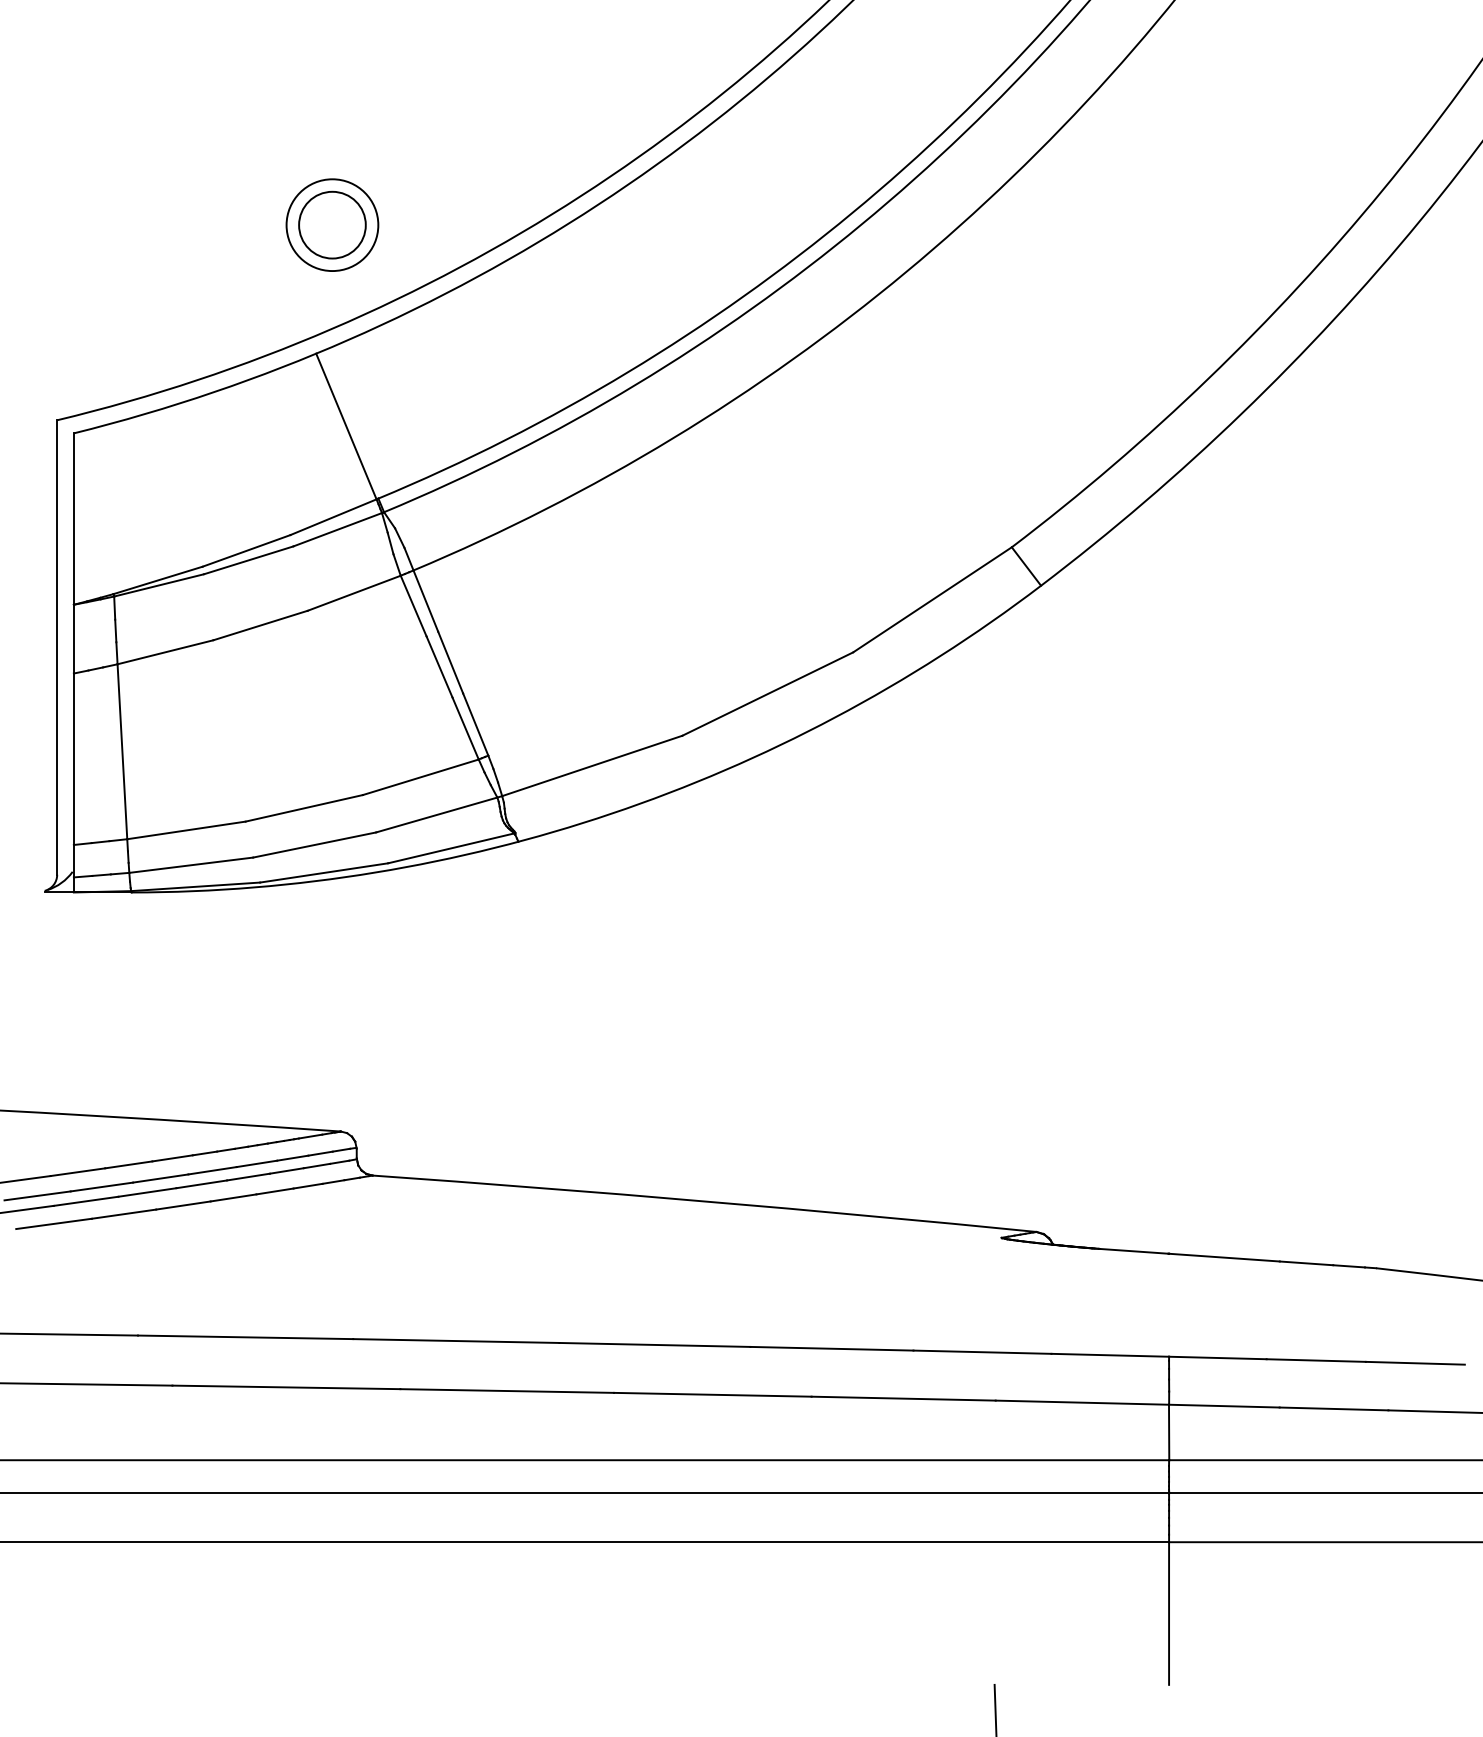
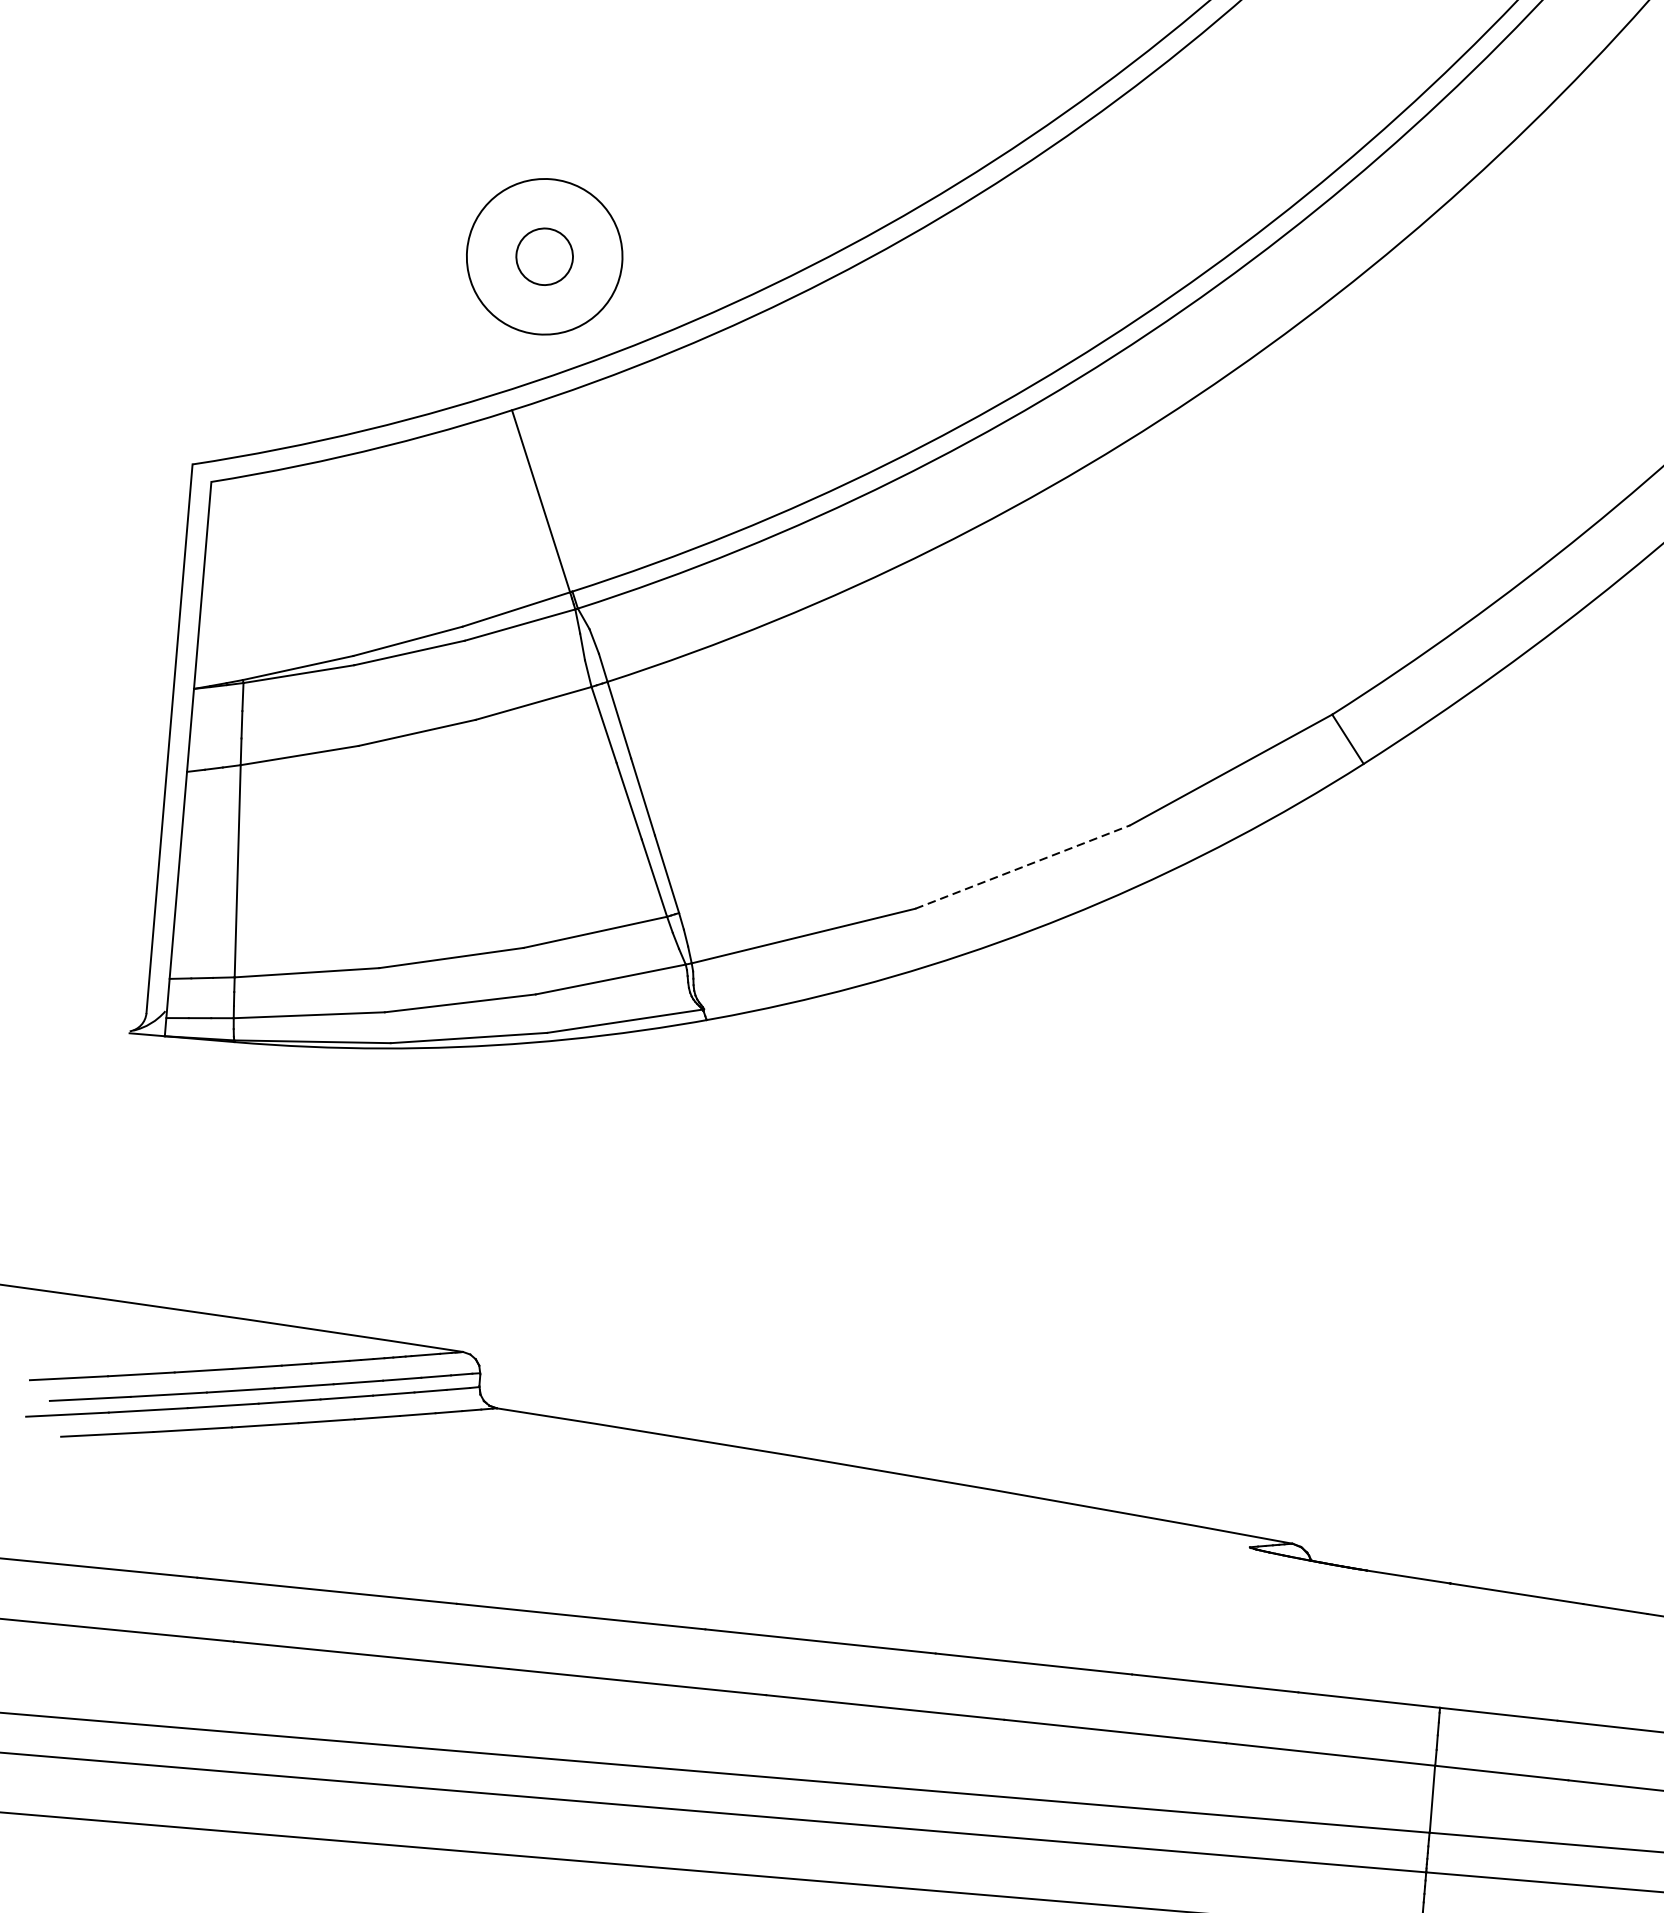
circle: (332, 224) -> (544, 255), size x0.7
circle: (332, 225) -> (544, 257), size x1.4
line: (768, 693) -> (1023, 866), solid -> dashed

